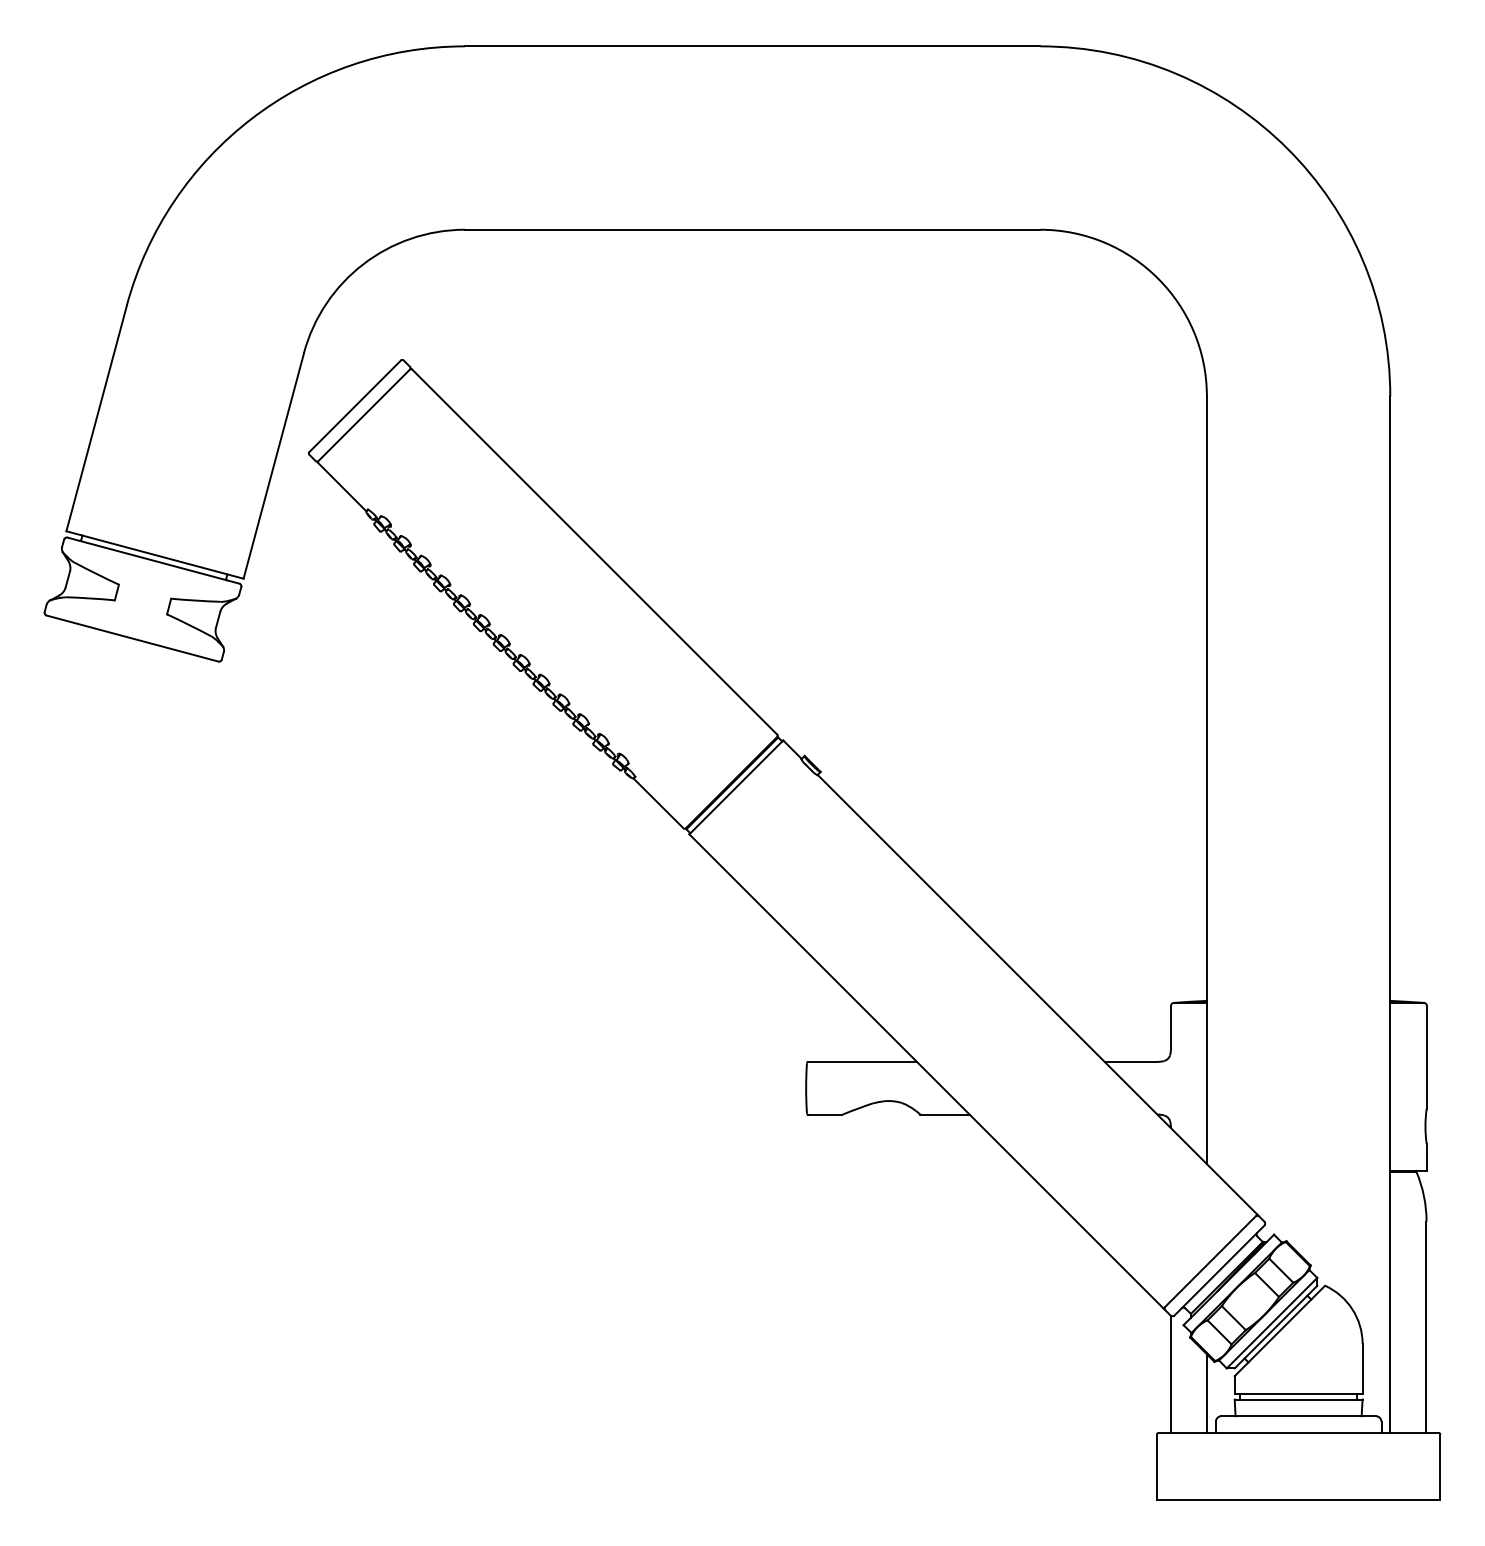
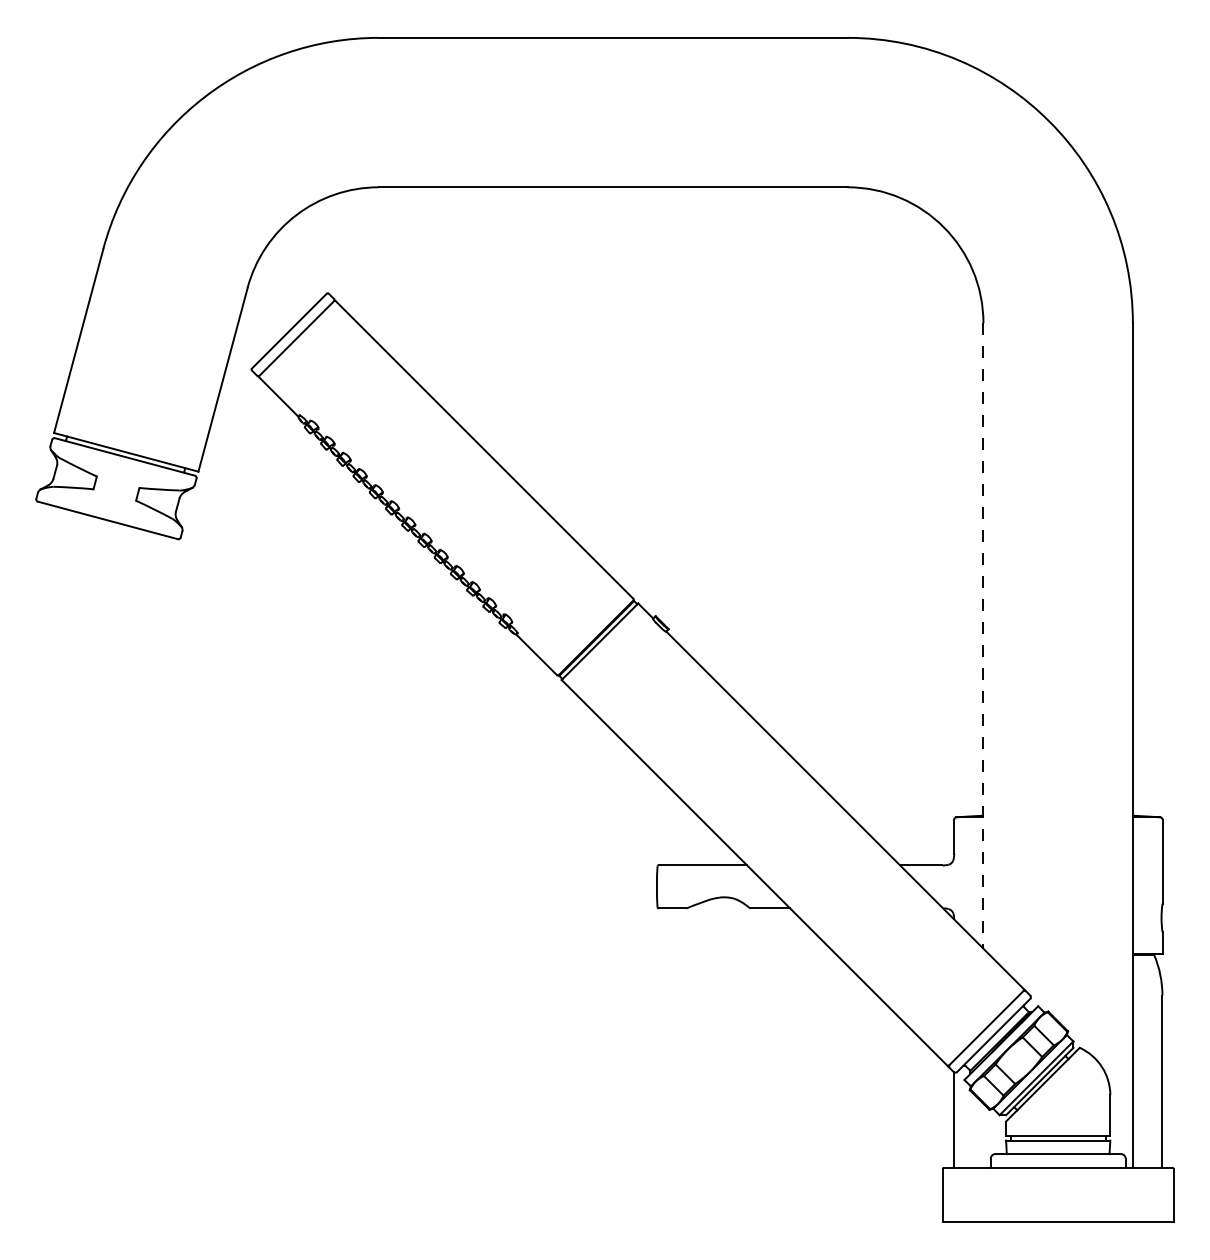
line: (1206, 780) -> (983, 636), solid -> dashed
line: (1206, 1393) -> (983, 1135), removed

